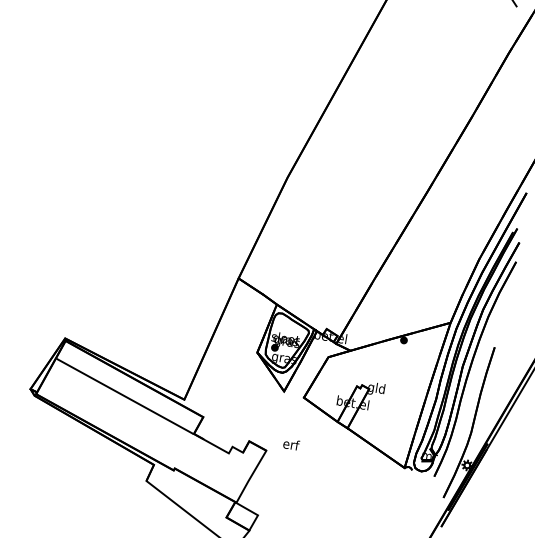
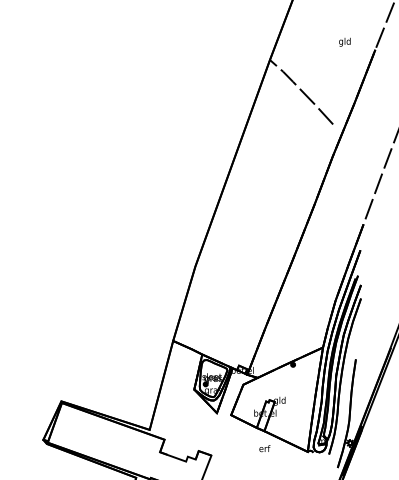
line: (124, 396) -> (108, 434), removed
text: (290, 444) -> (264, 448), moved

